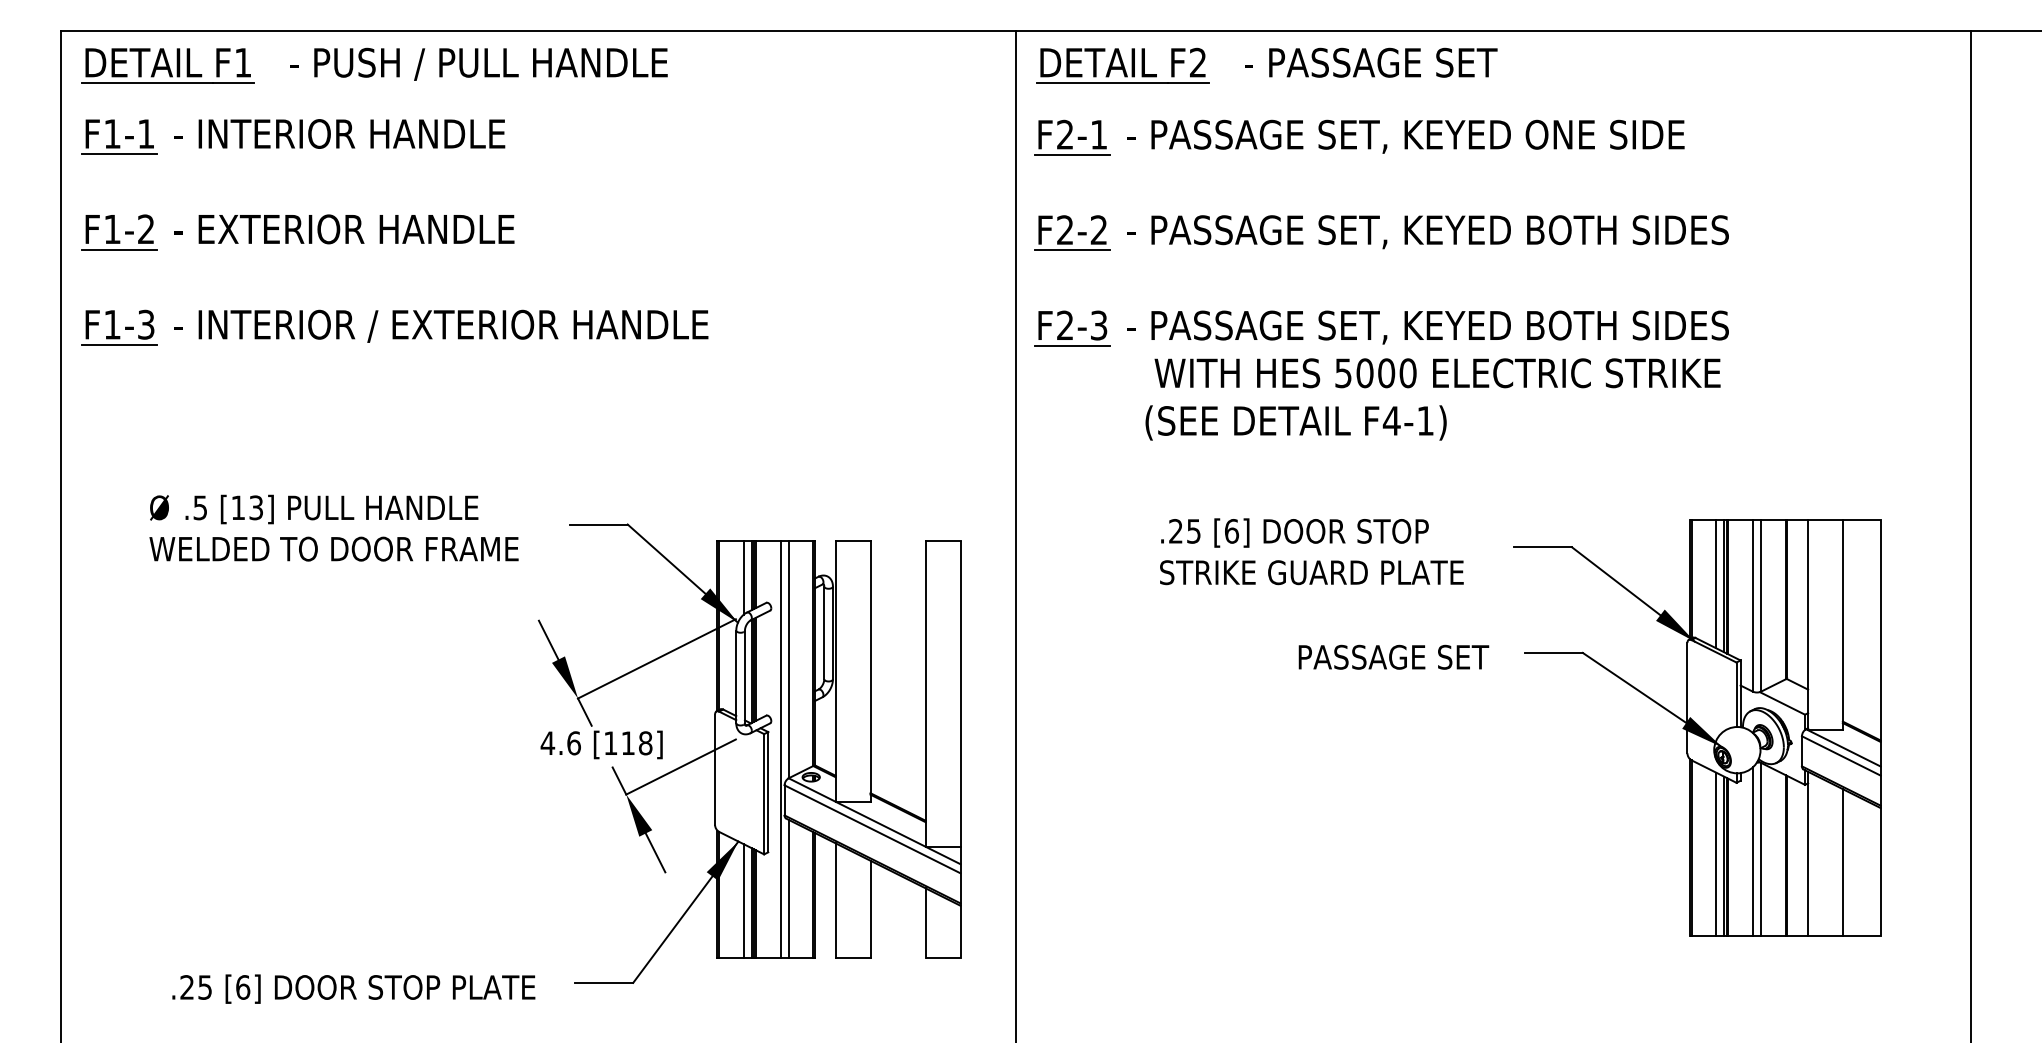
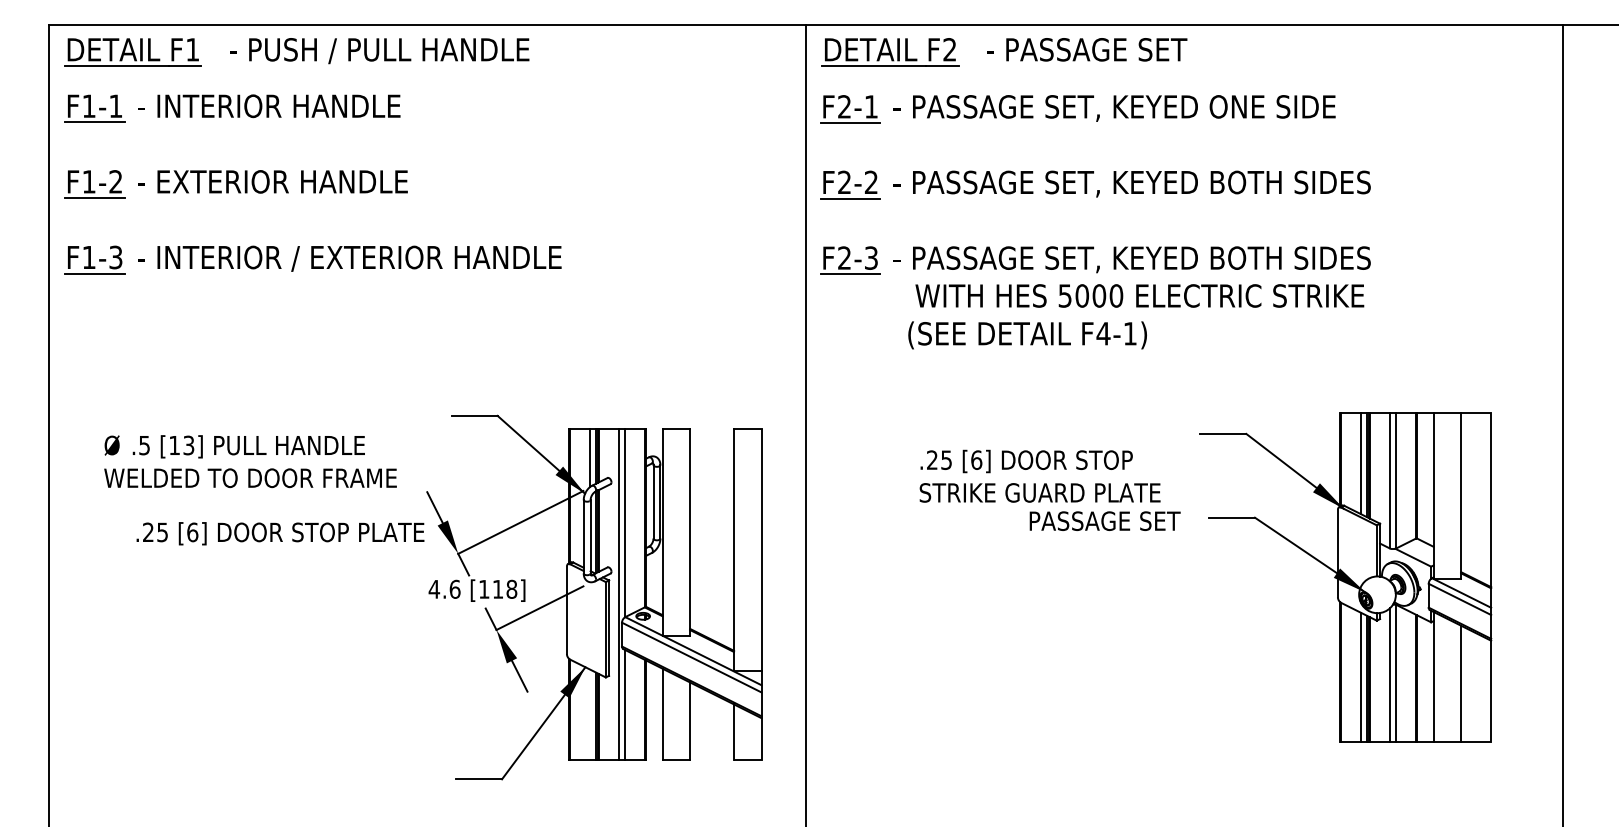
text: (333, 527) -> (250, 461), moved
text: (1311, 551) -> (1039, 476), moved
line: (743, 901) -> (589, 714), removed
text: (353, 988) -> (280, 533), moved

